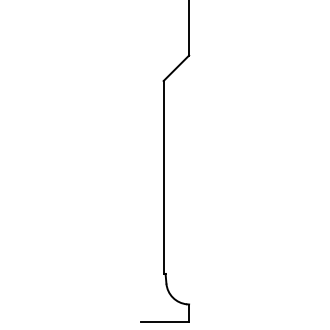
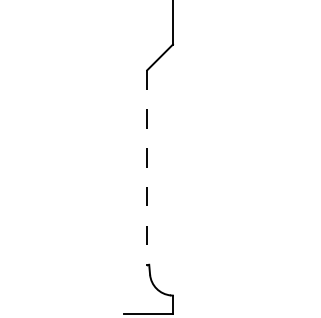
line: (163, 177) -> (147, 167), solid -> dashed

